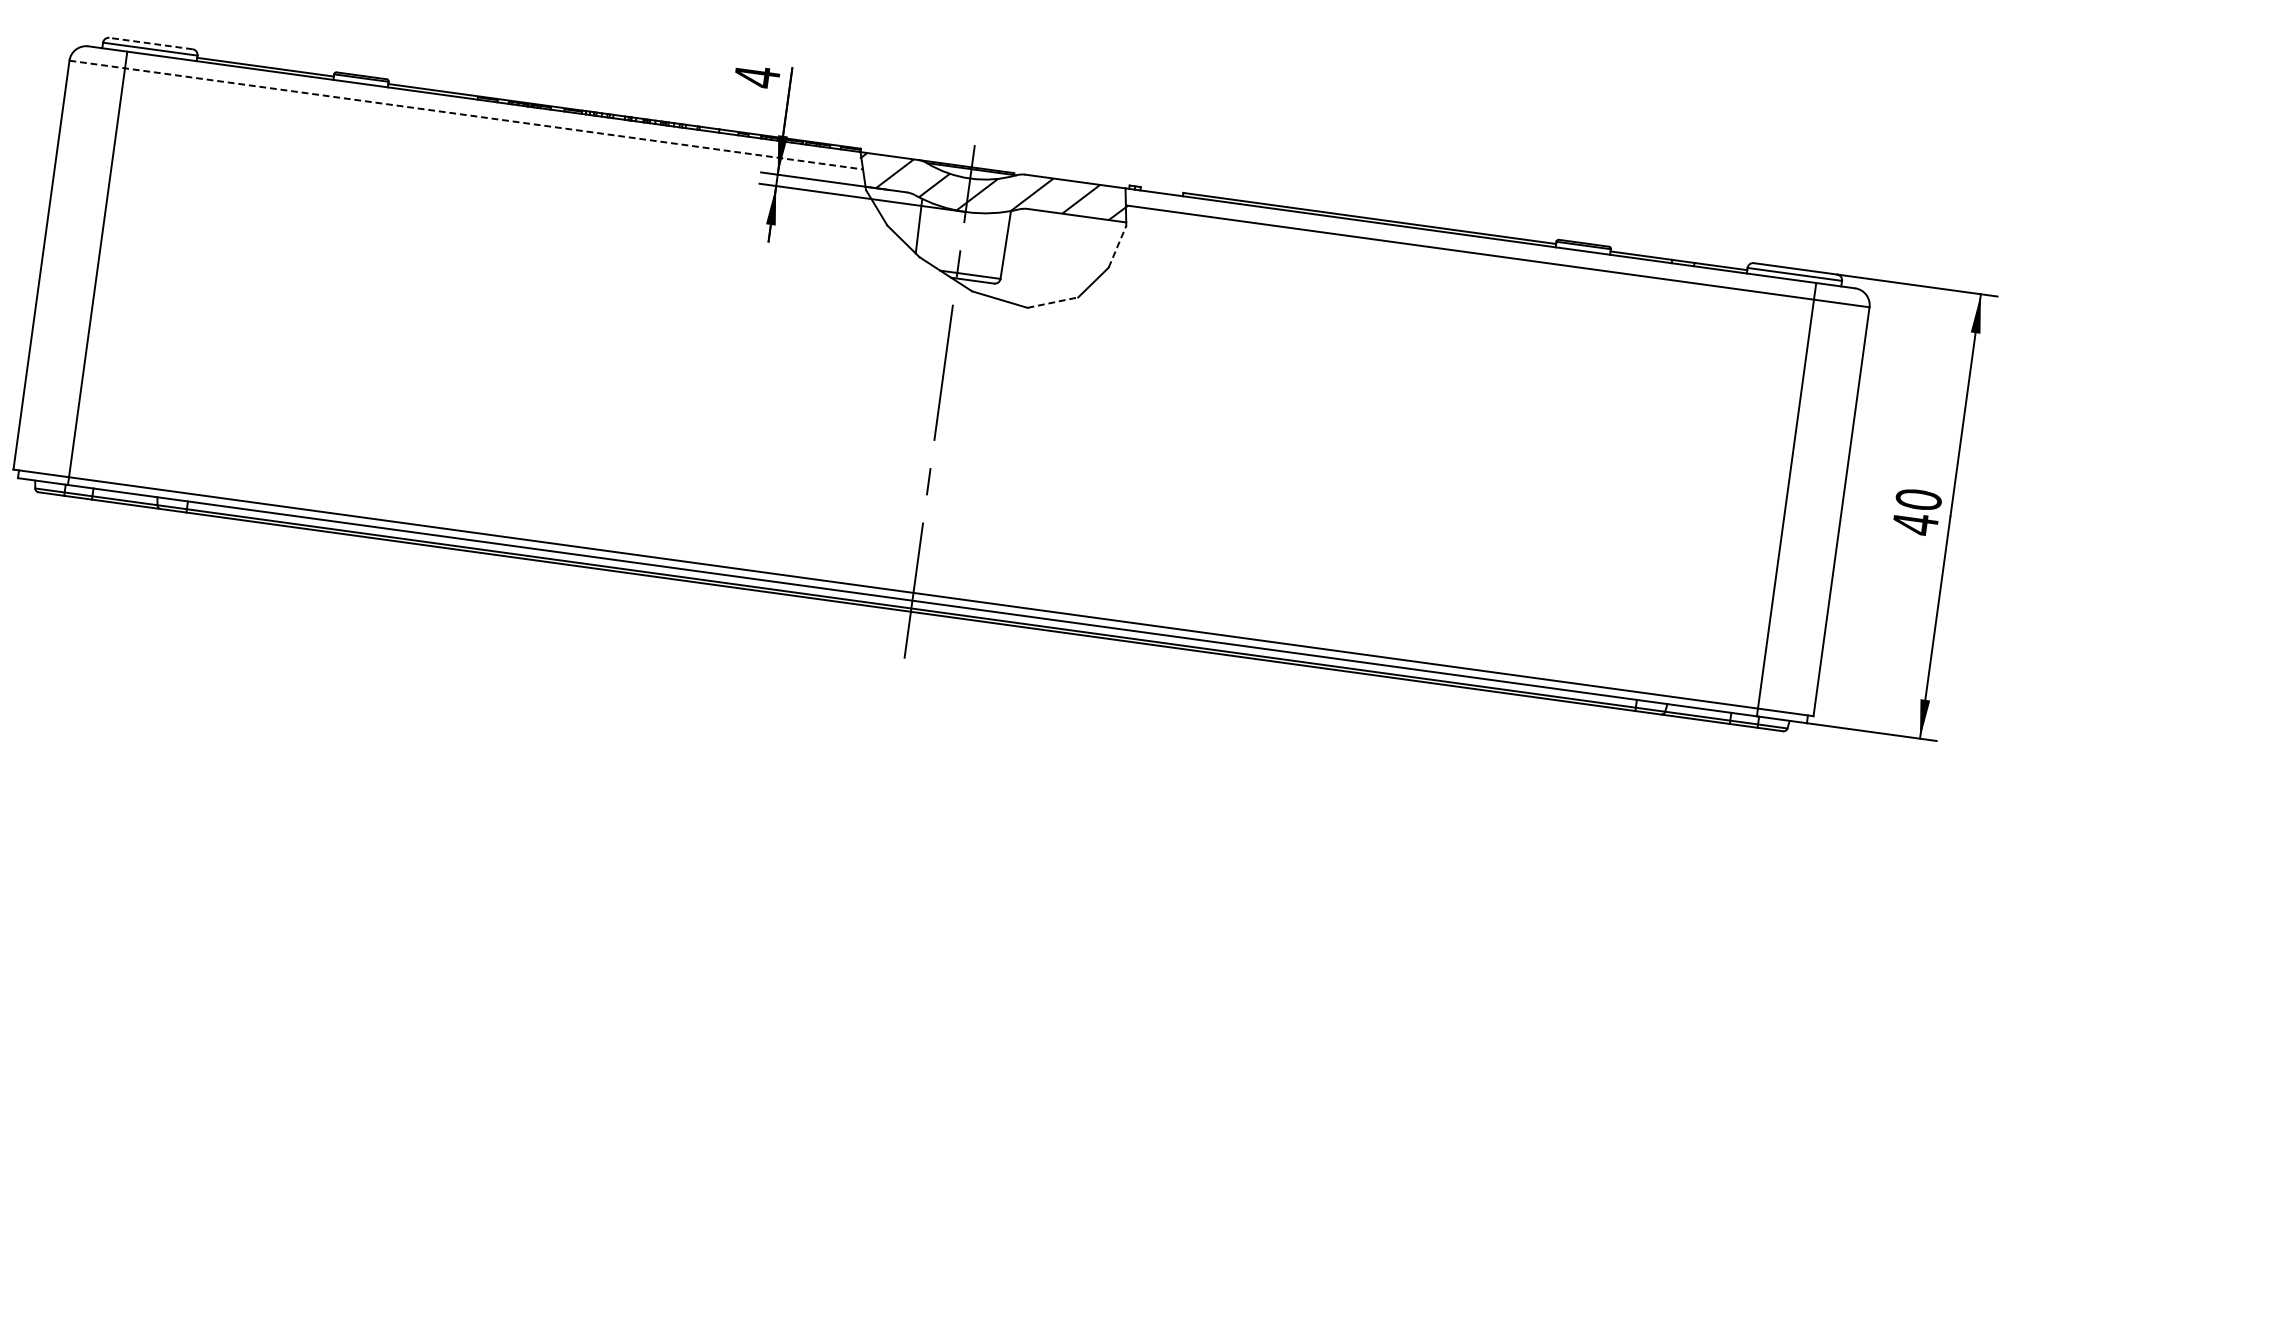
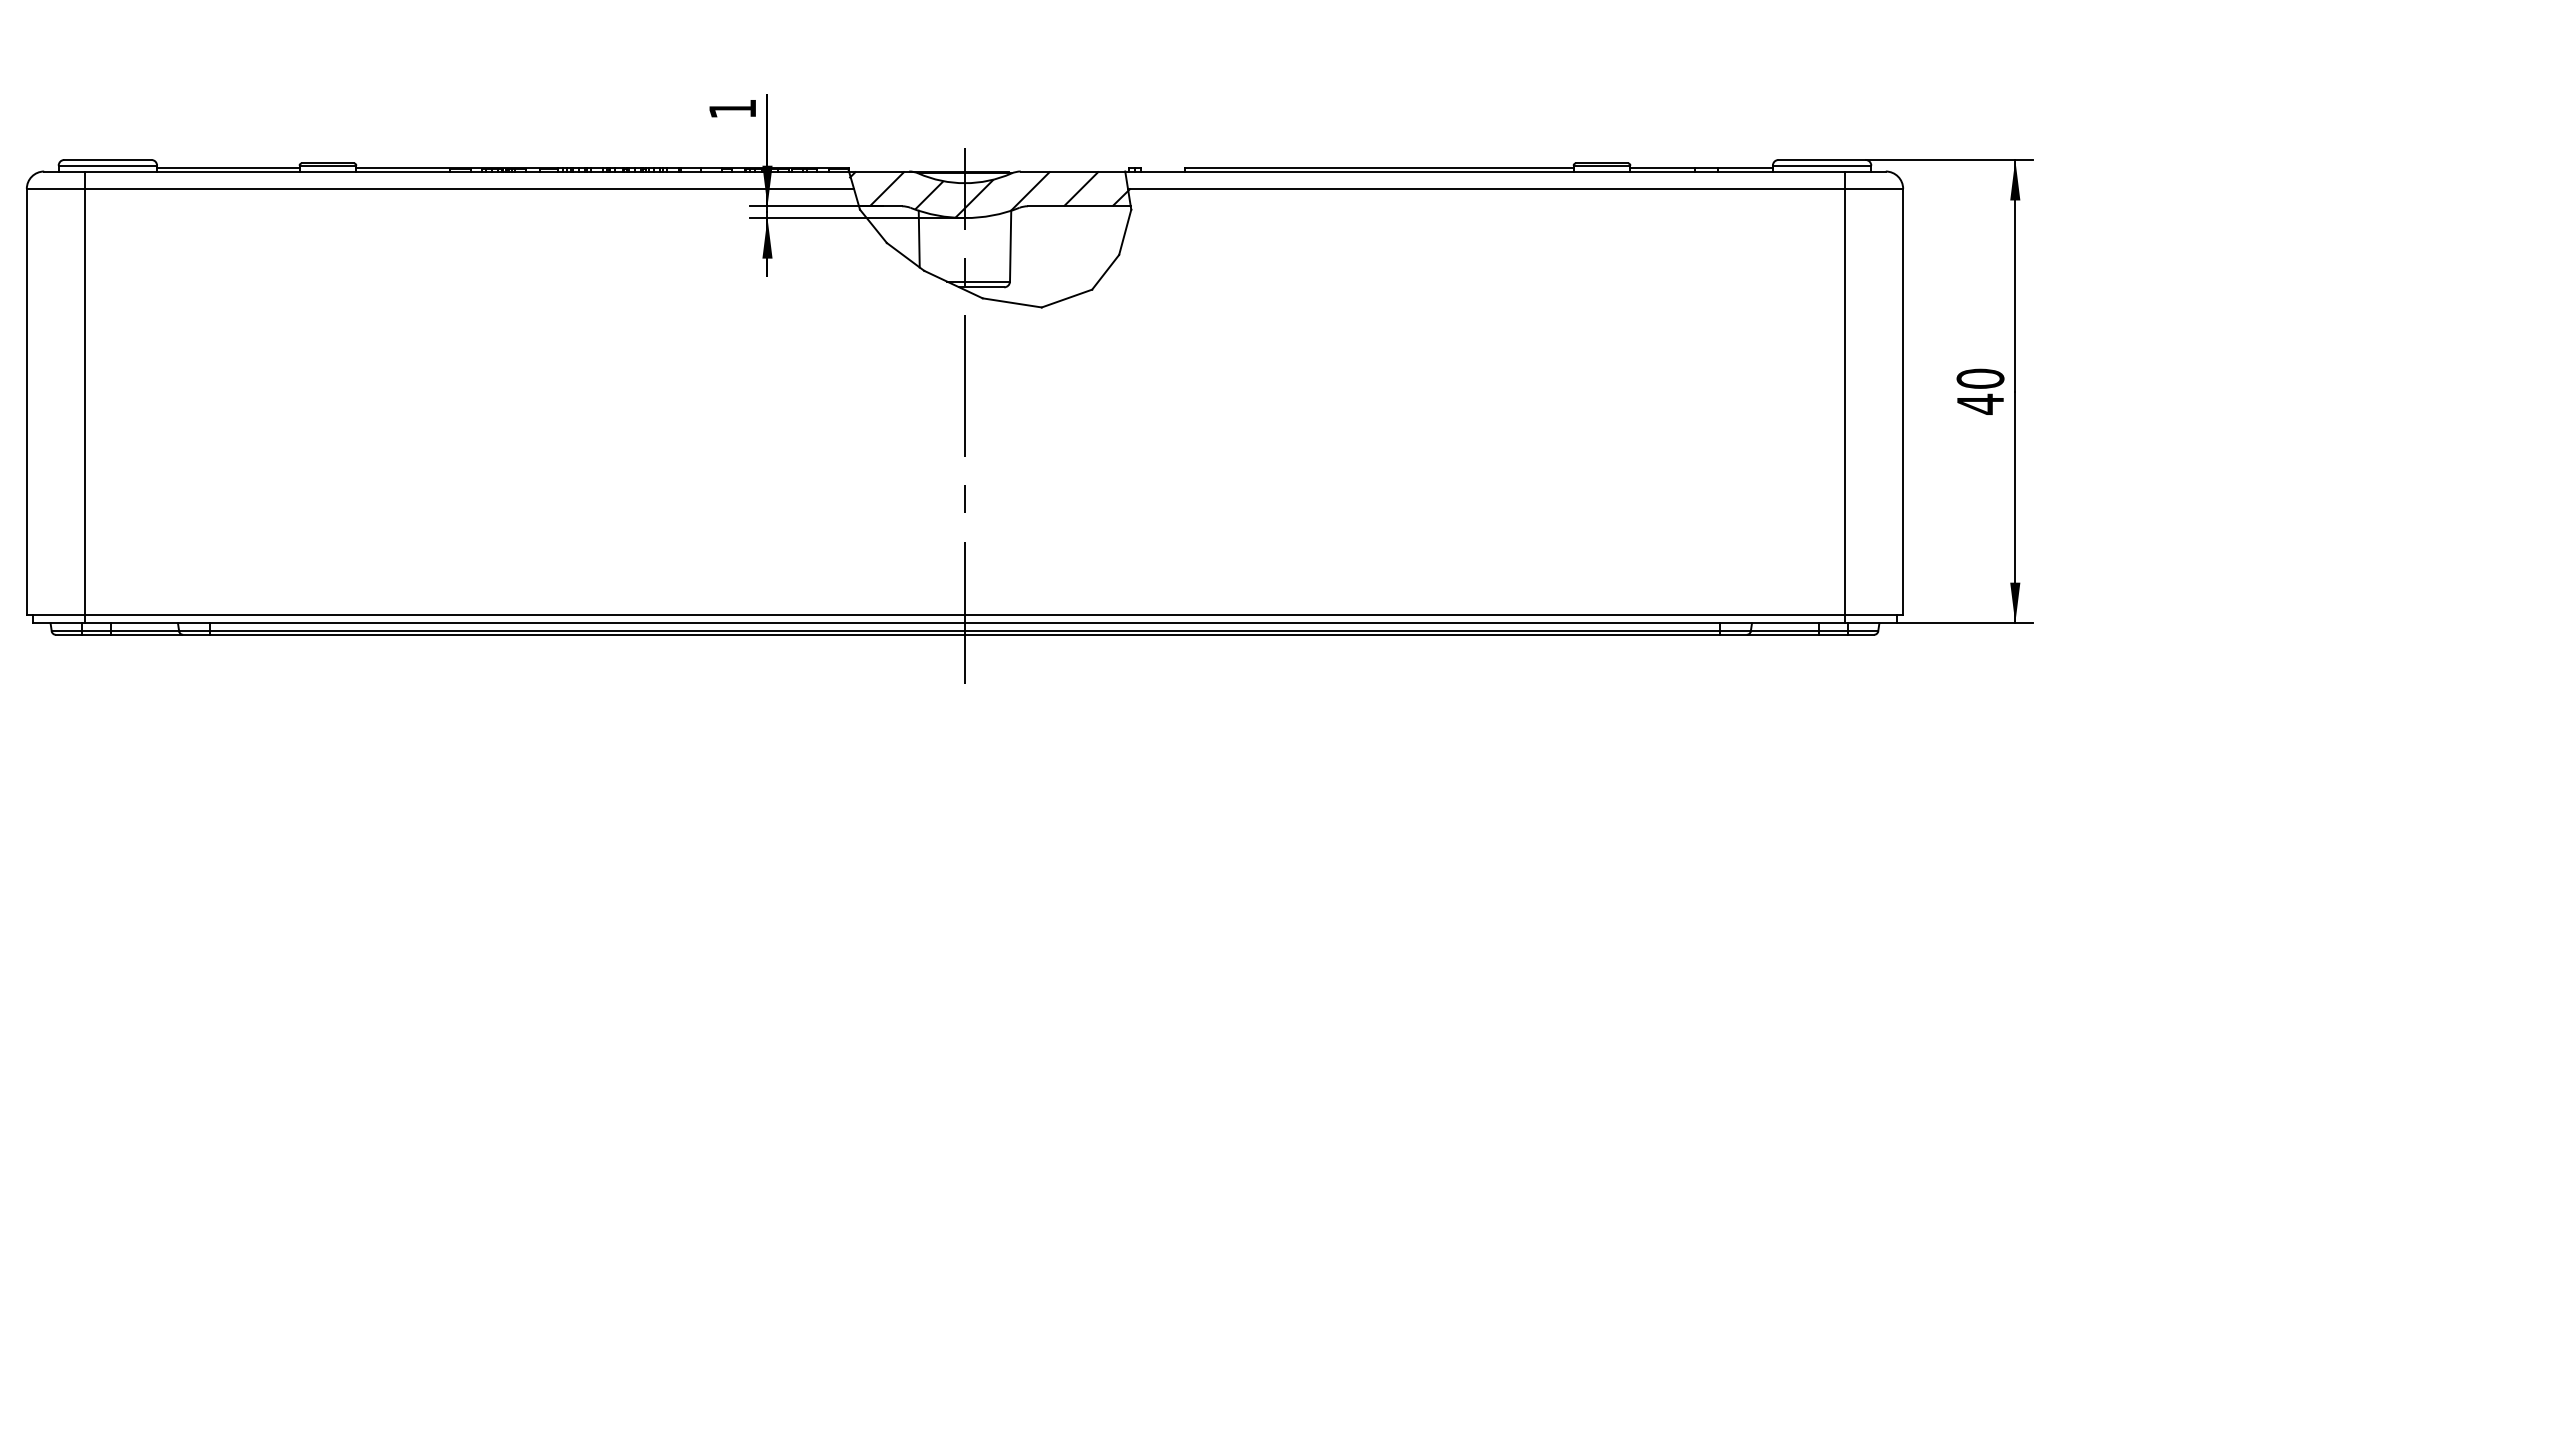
line: (150, 43) -> (107, 159), dashed -> solid
text: (757, 76) -> (732, 108), 4 -> 1
line: (466, 114) -> (440, 188), dashed -> solid
line: (1117, 245) -> (1125, 231), dashed -> solid
line: (1052, 302) -> (1066, 298), dashed -> solid

